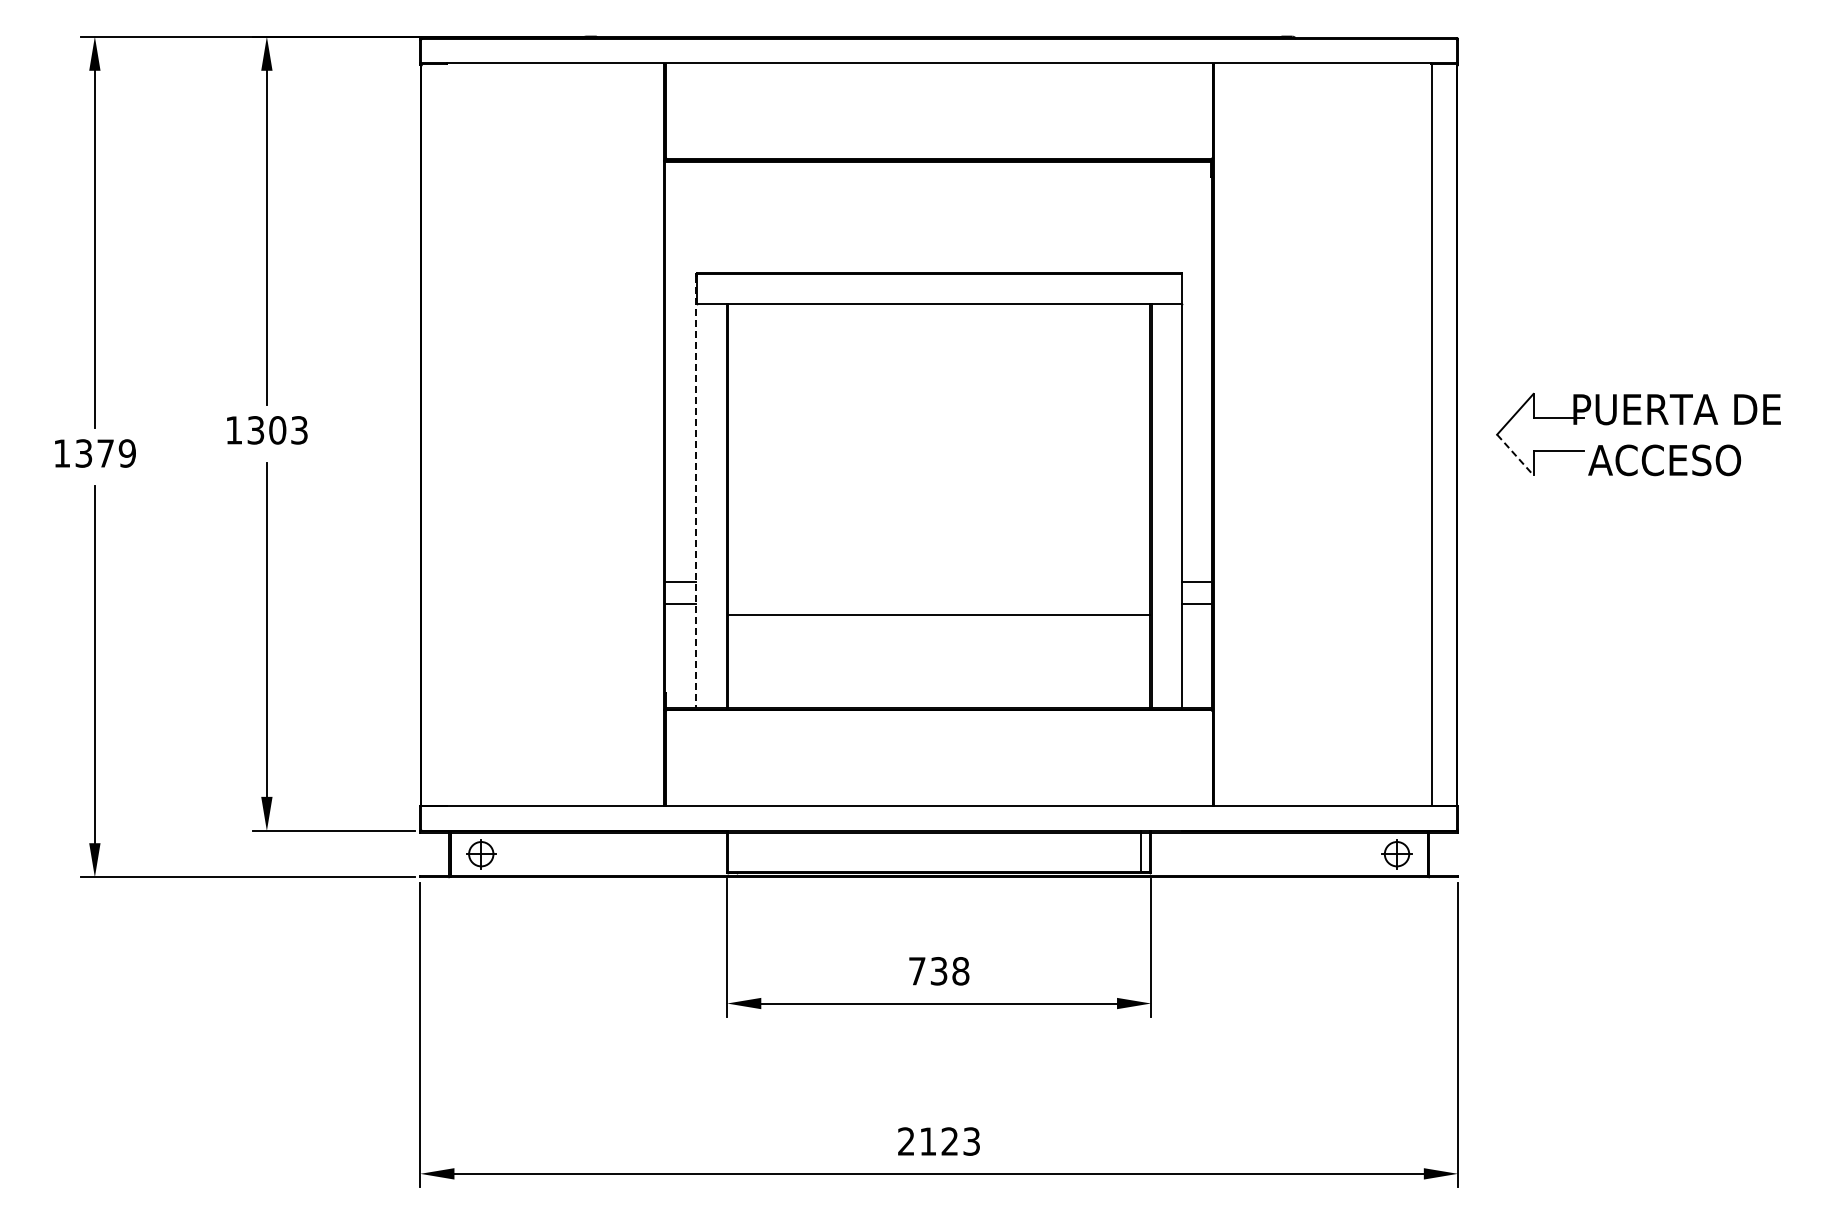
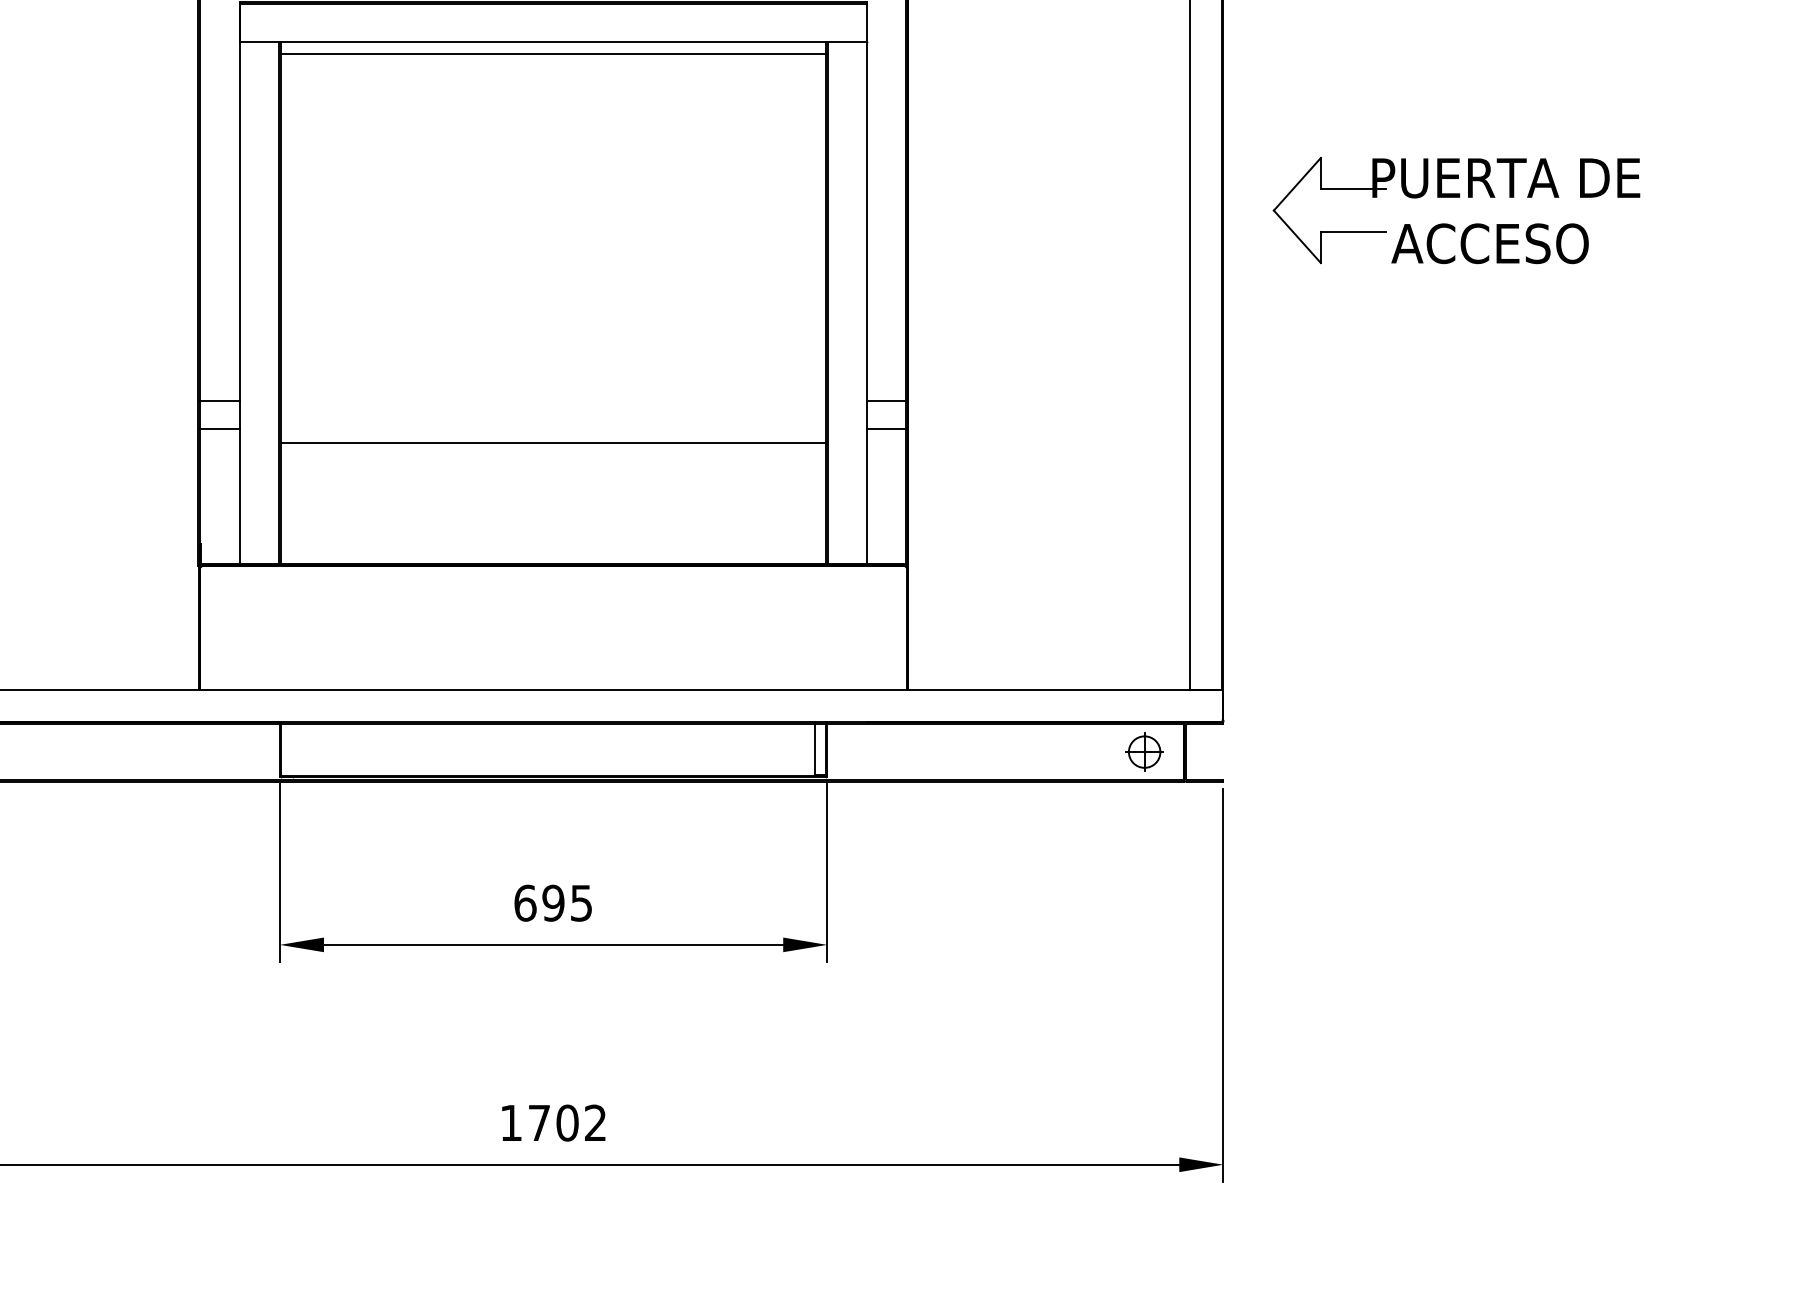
line: (939, 313) -> (554, 54), added
line: (1515, 455) -> (1297, 237), dashed -> solid
line: (696, 492) -> (240, 285), dashed -> solid
text: (939, 971) -> (554, 903), 738 -> 695
text: (938, 1141) -> (552, 1122), 2123 -> 1702

